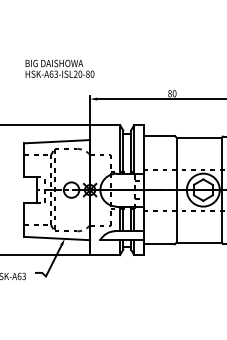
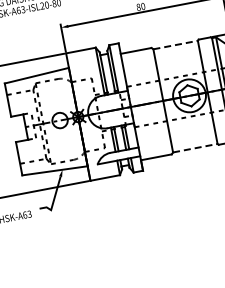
line: (199, 137) -> (175, 44), solid -> dashed
line: (199, 242) -> (195, 148), solid -> dashed

